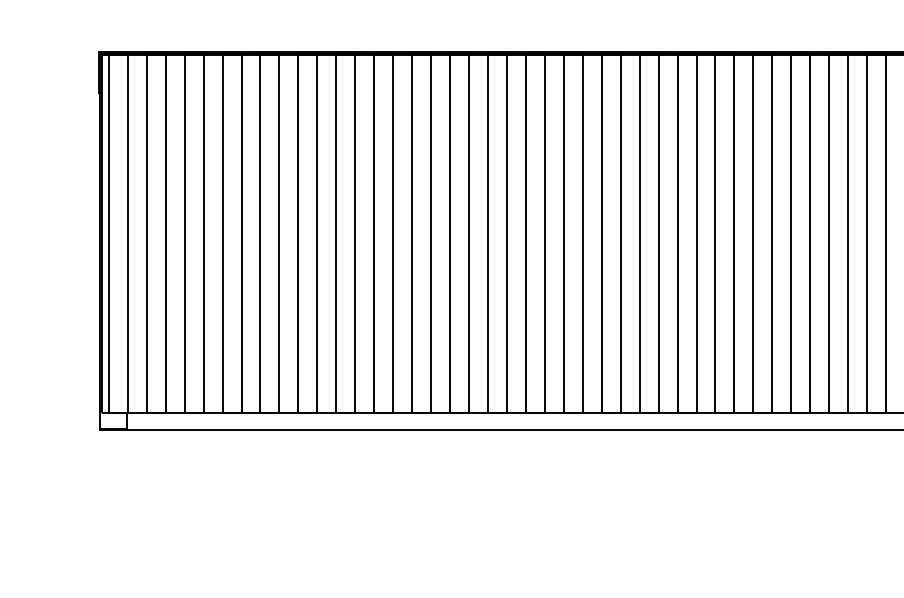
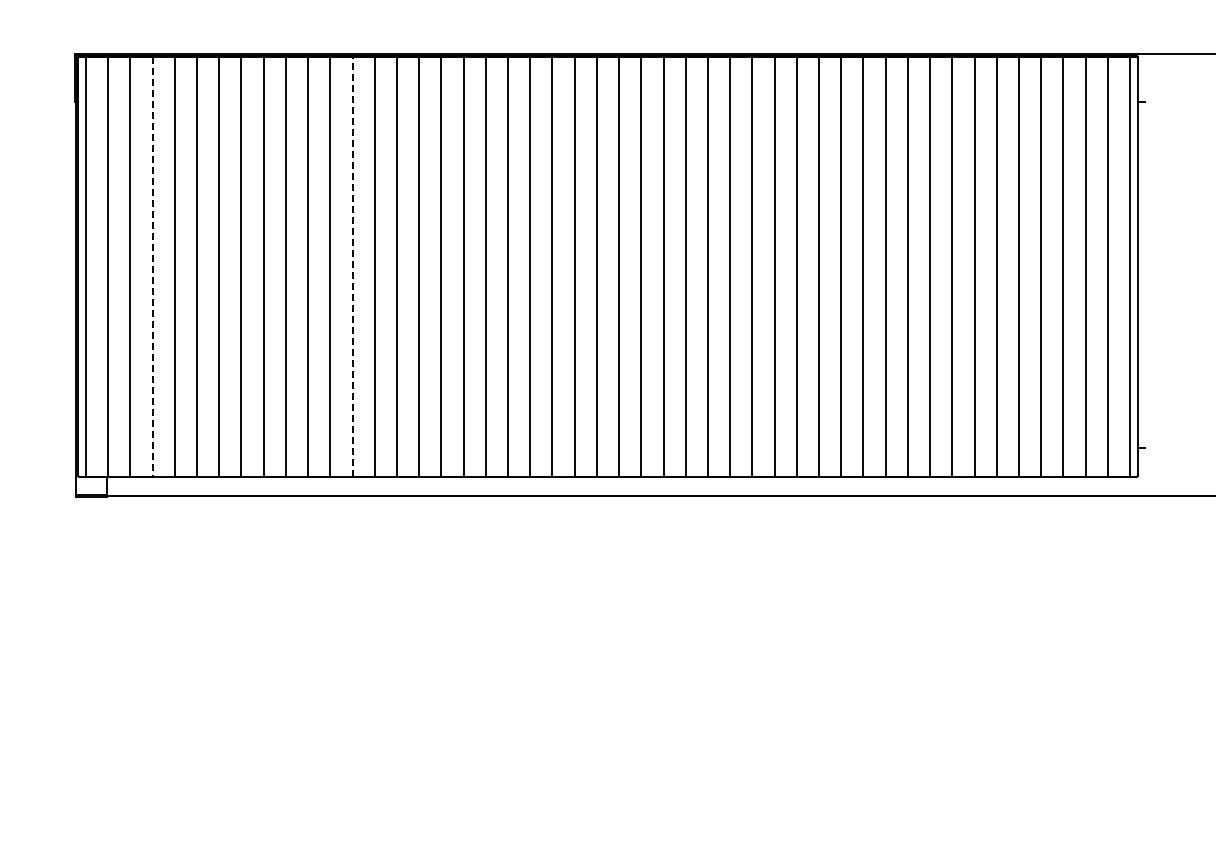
line: (165, 234) -> (152, 267), solid -> dashed
line: (336, 234) -> (352, 267), solid -> dashed

